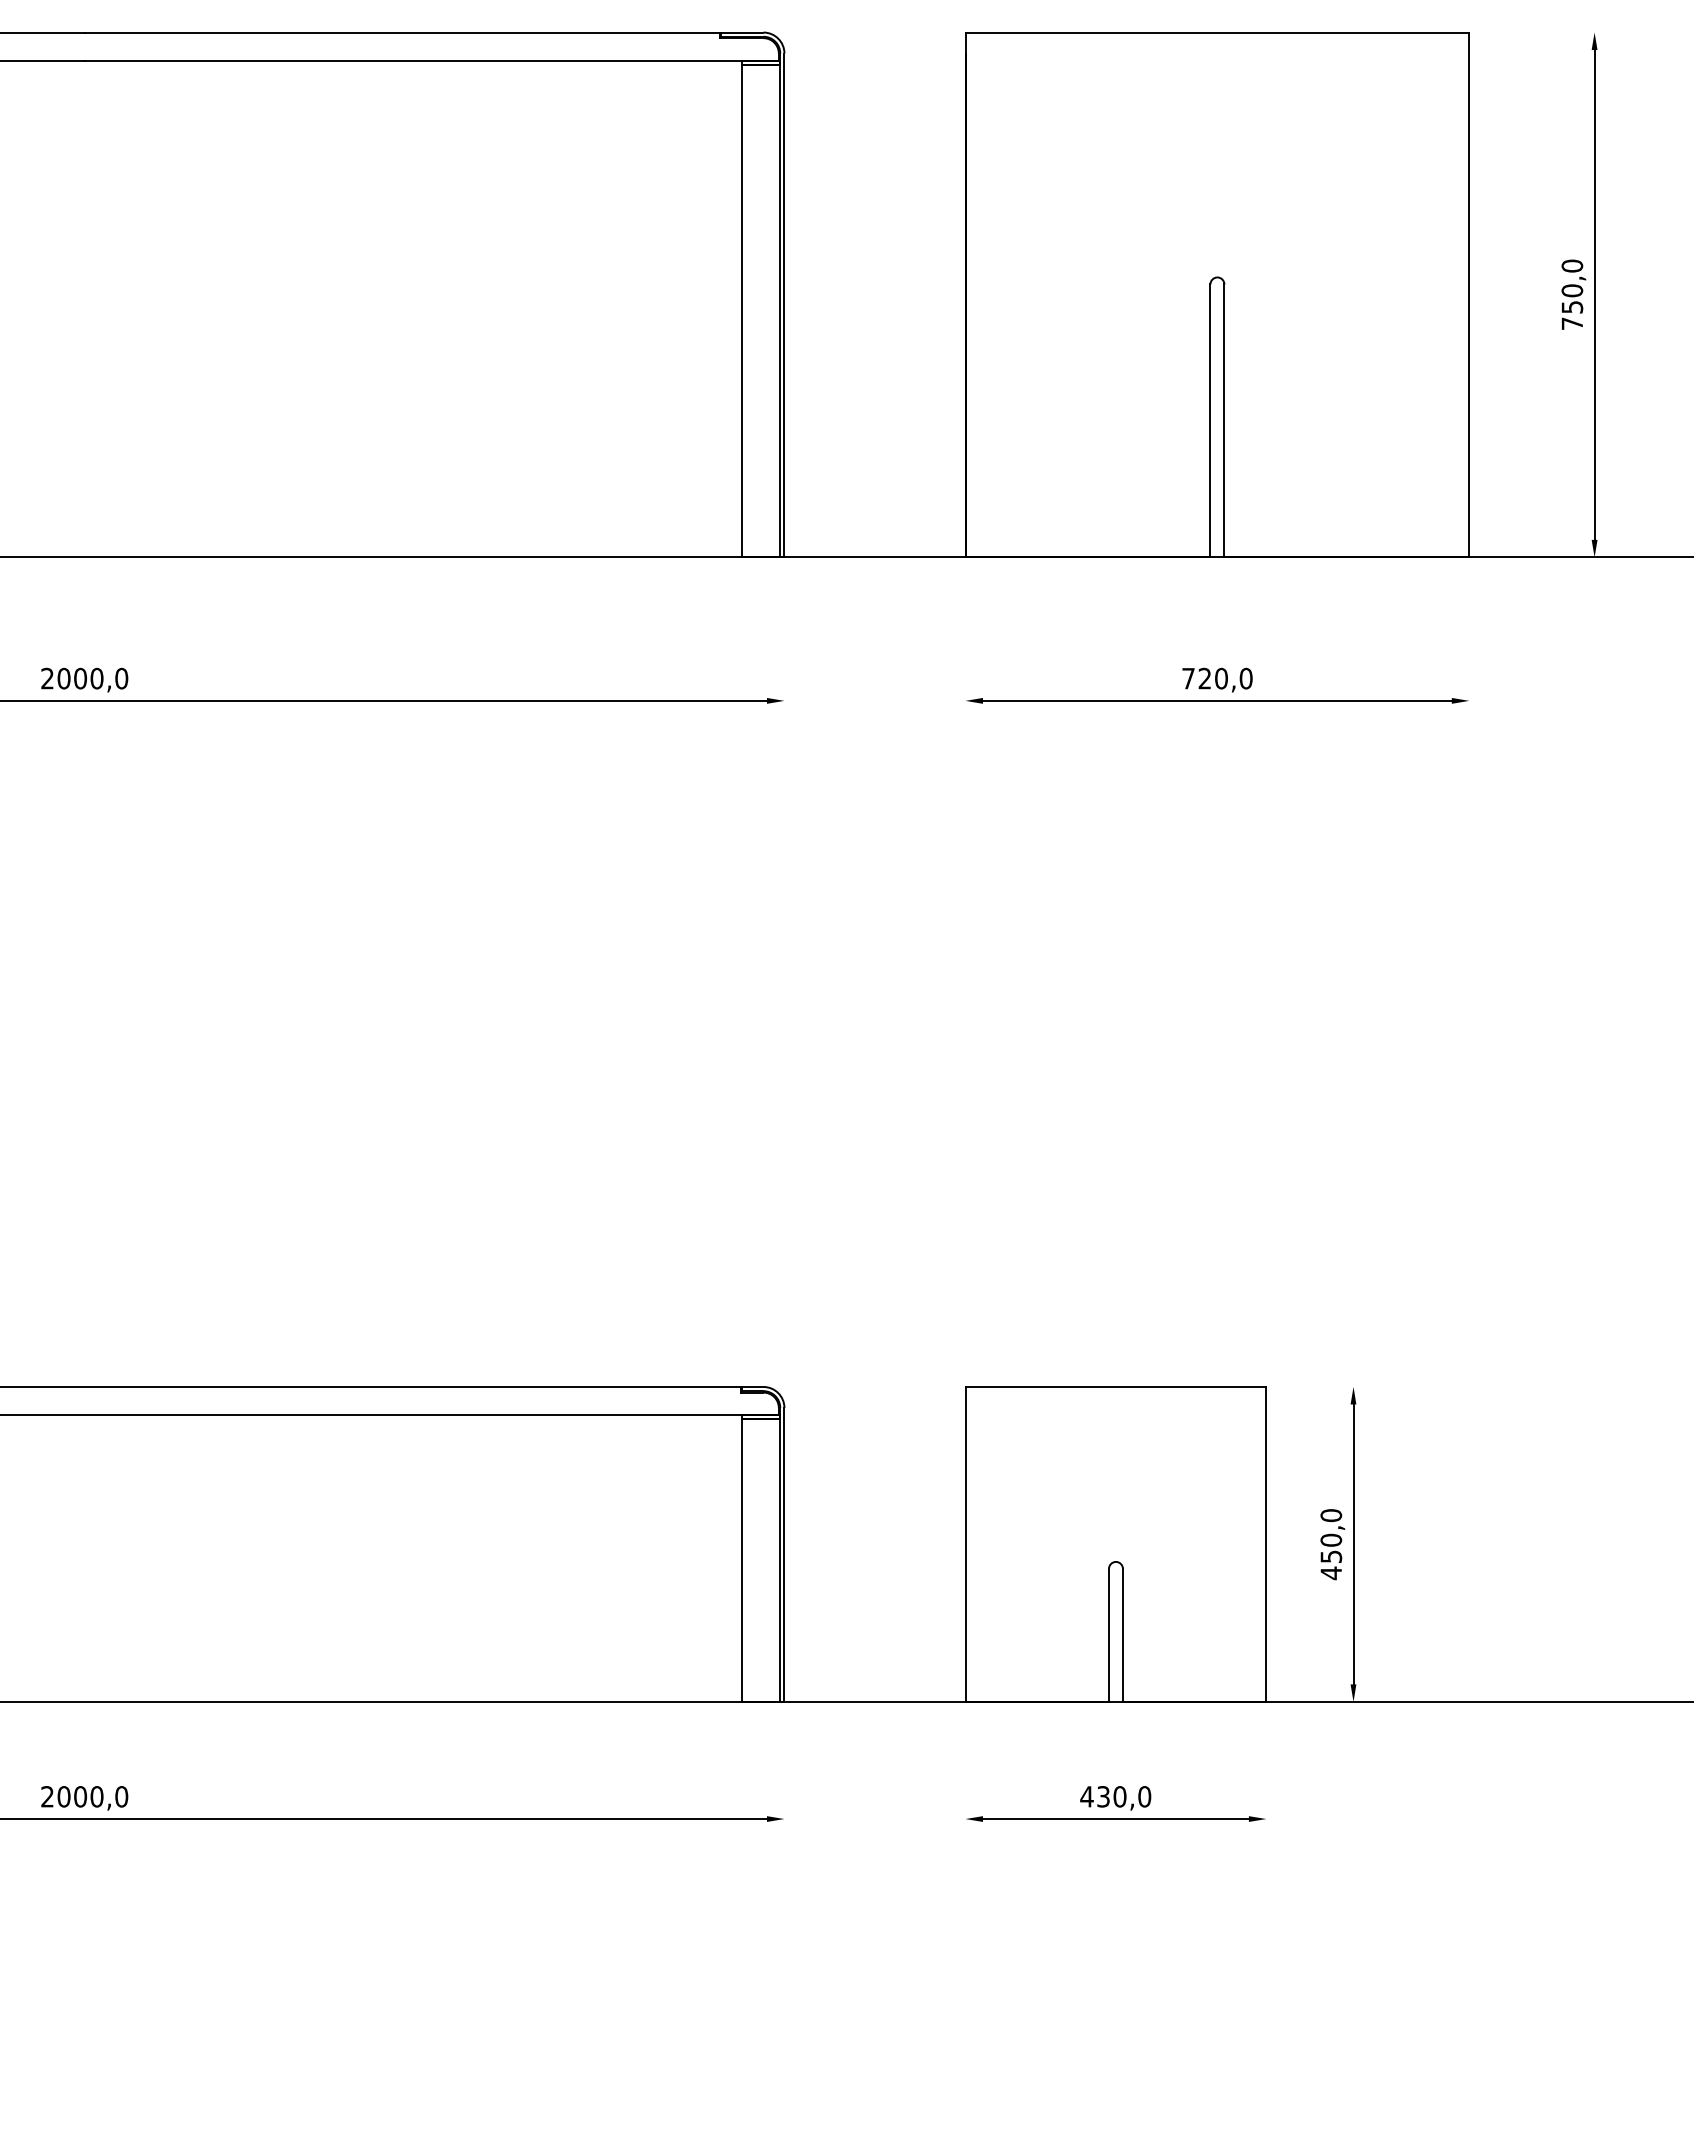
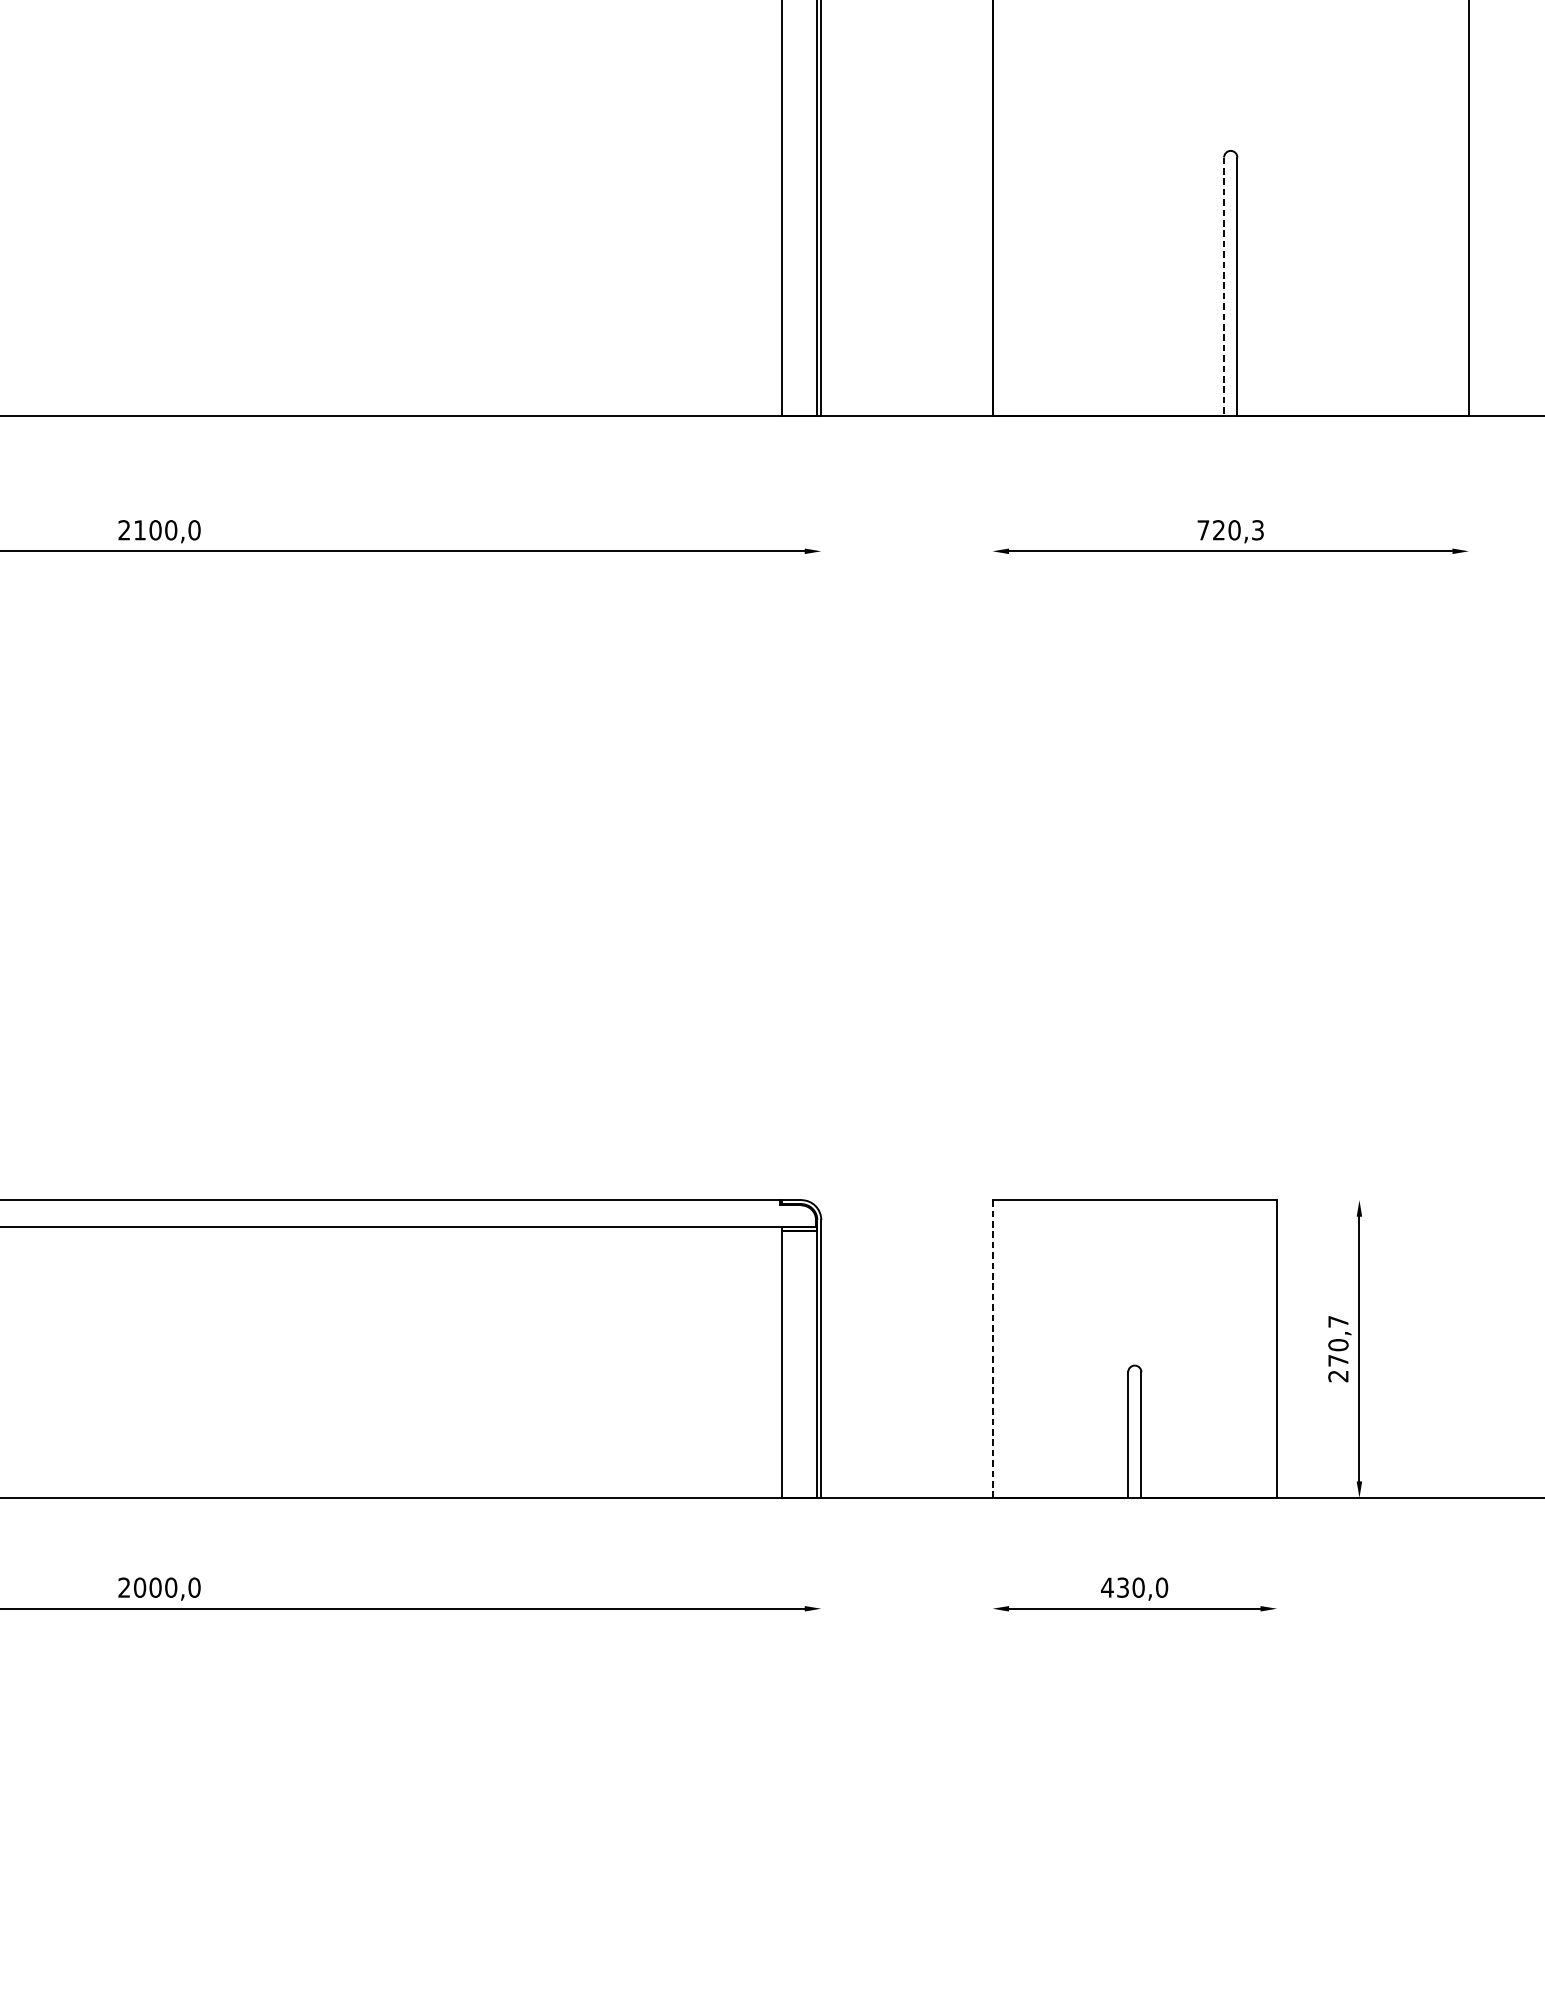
line: (1210, 421) -> (1224, 287), solid -> dashed
text: (63, 678) -> (139, 530), 2000,0 -> 2100,0
text: (1245, 678) -> (1257, 530), 720,0 -> 720,3
line: (965, 1544) -> (992, 1349), solid -> dashed
text: (1331, 1544) -> (1338, 1349), 450,0 -> 270,7

